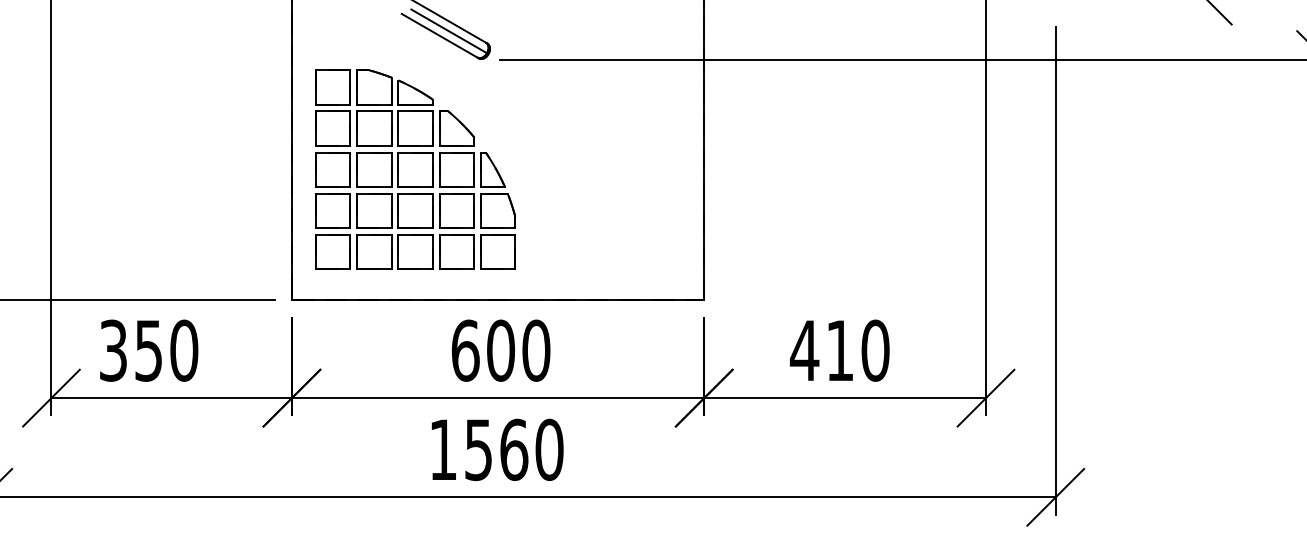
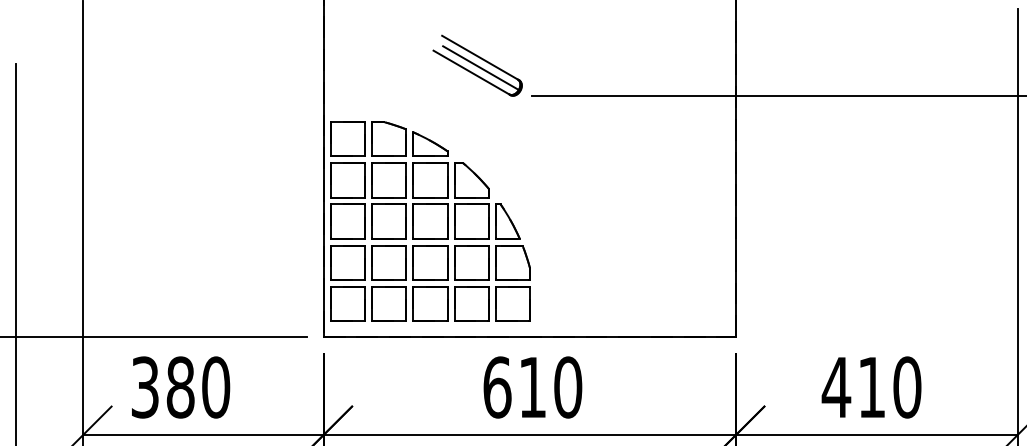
part: (415, 169) -> (430, 221), moved
text: (148, 350) -> (180, 387), 350 -> 380
text: (500, 350) -> (532, 387), 600 -> 610

